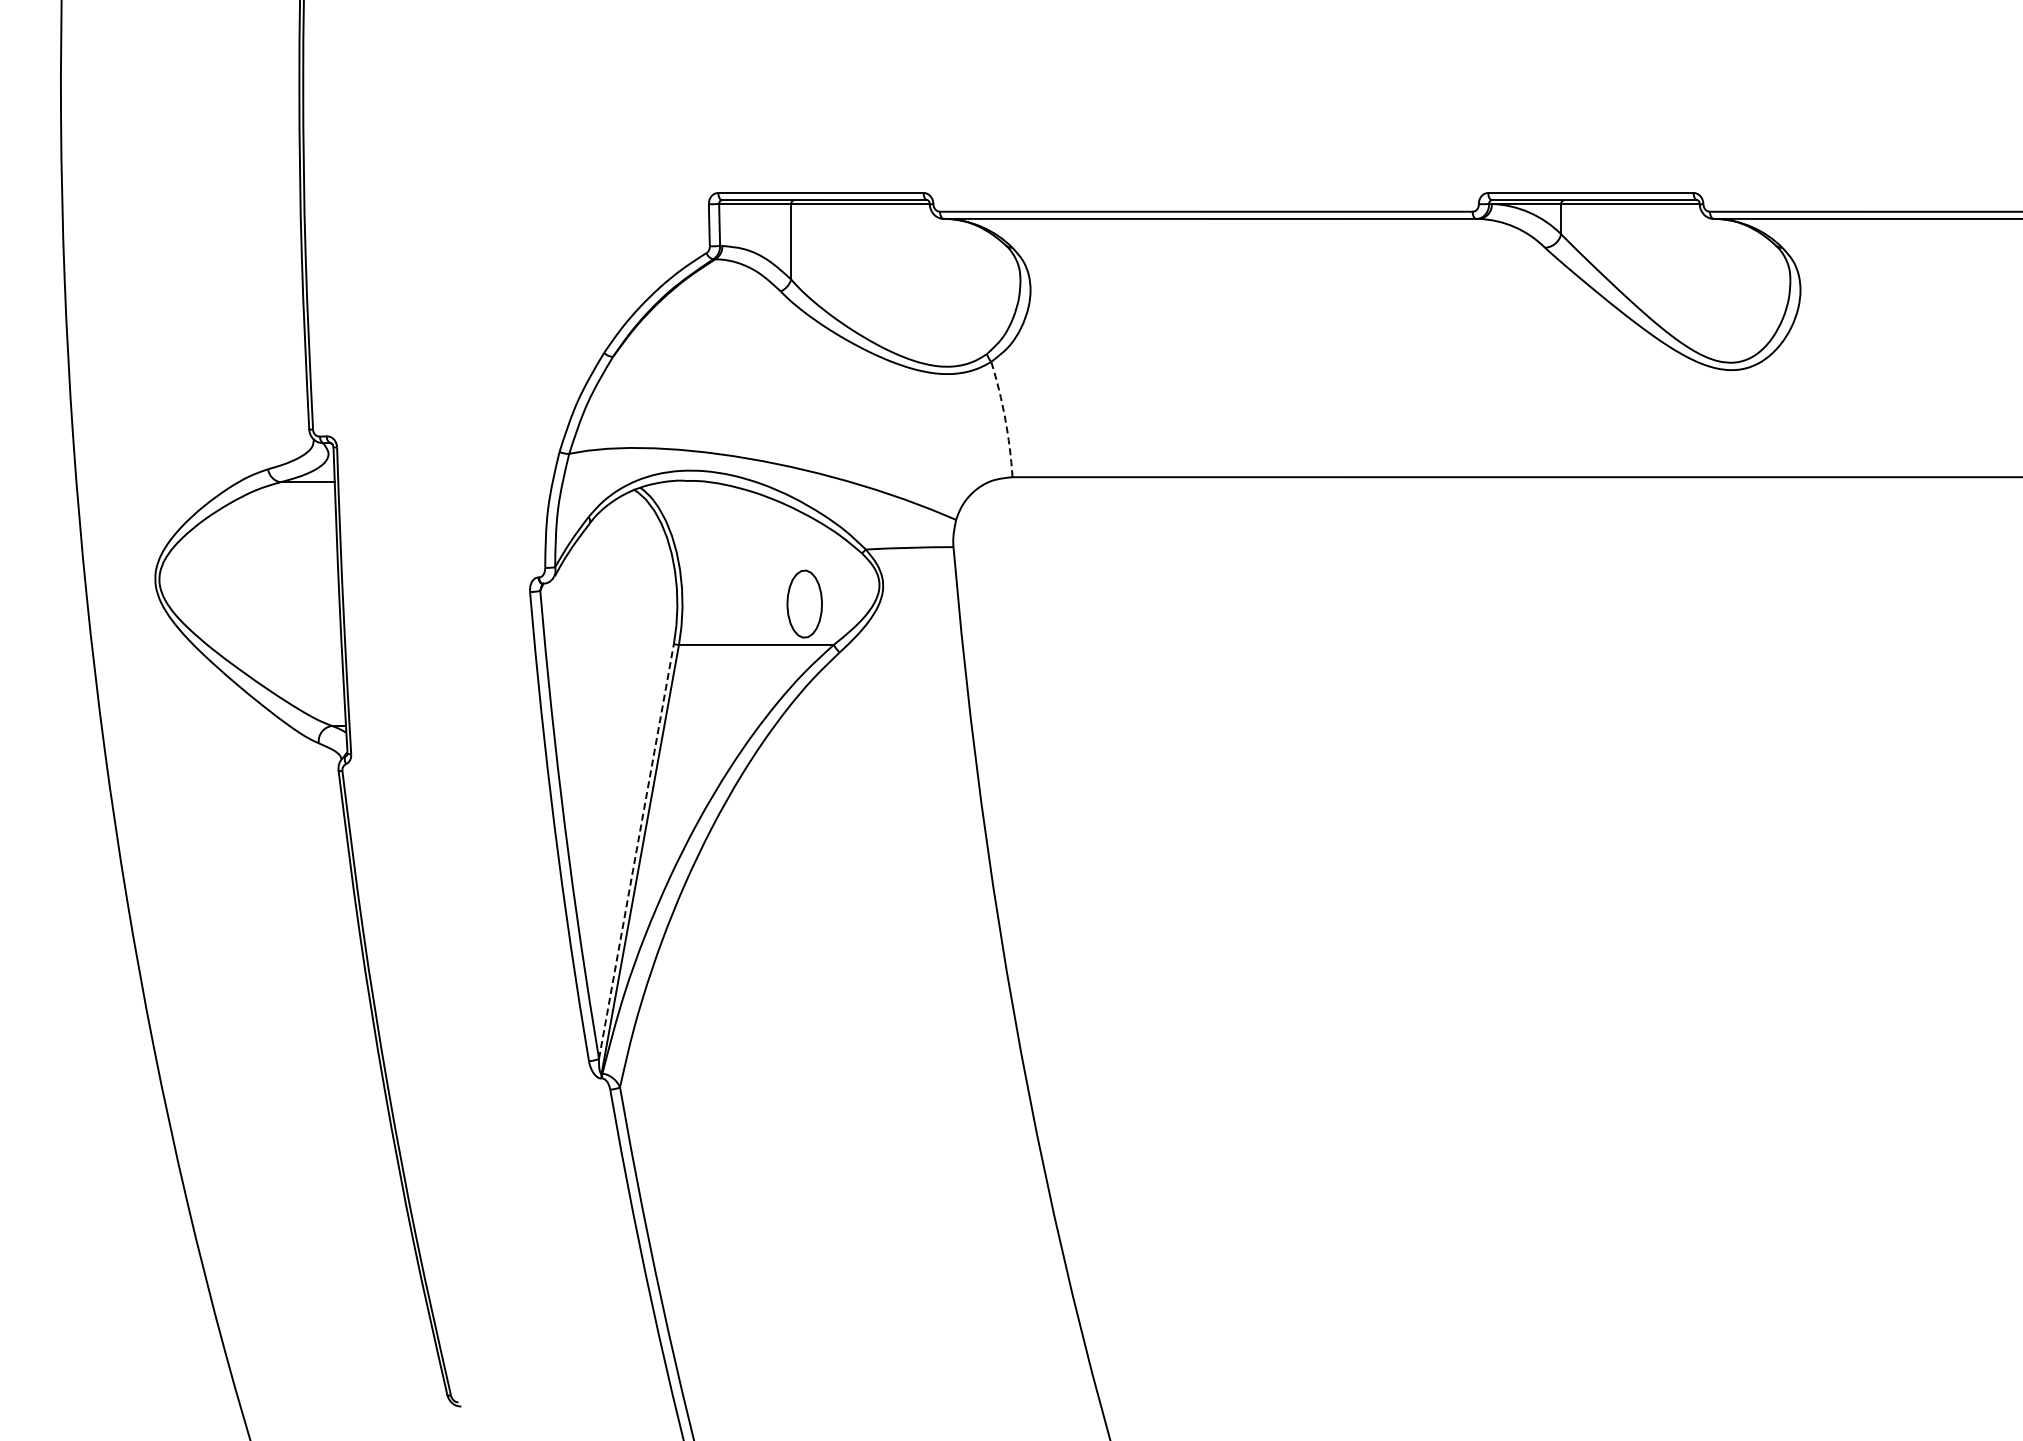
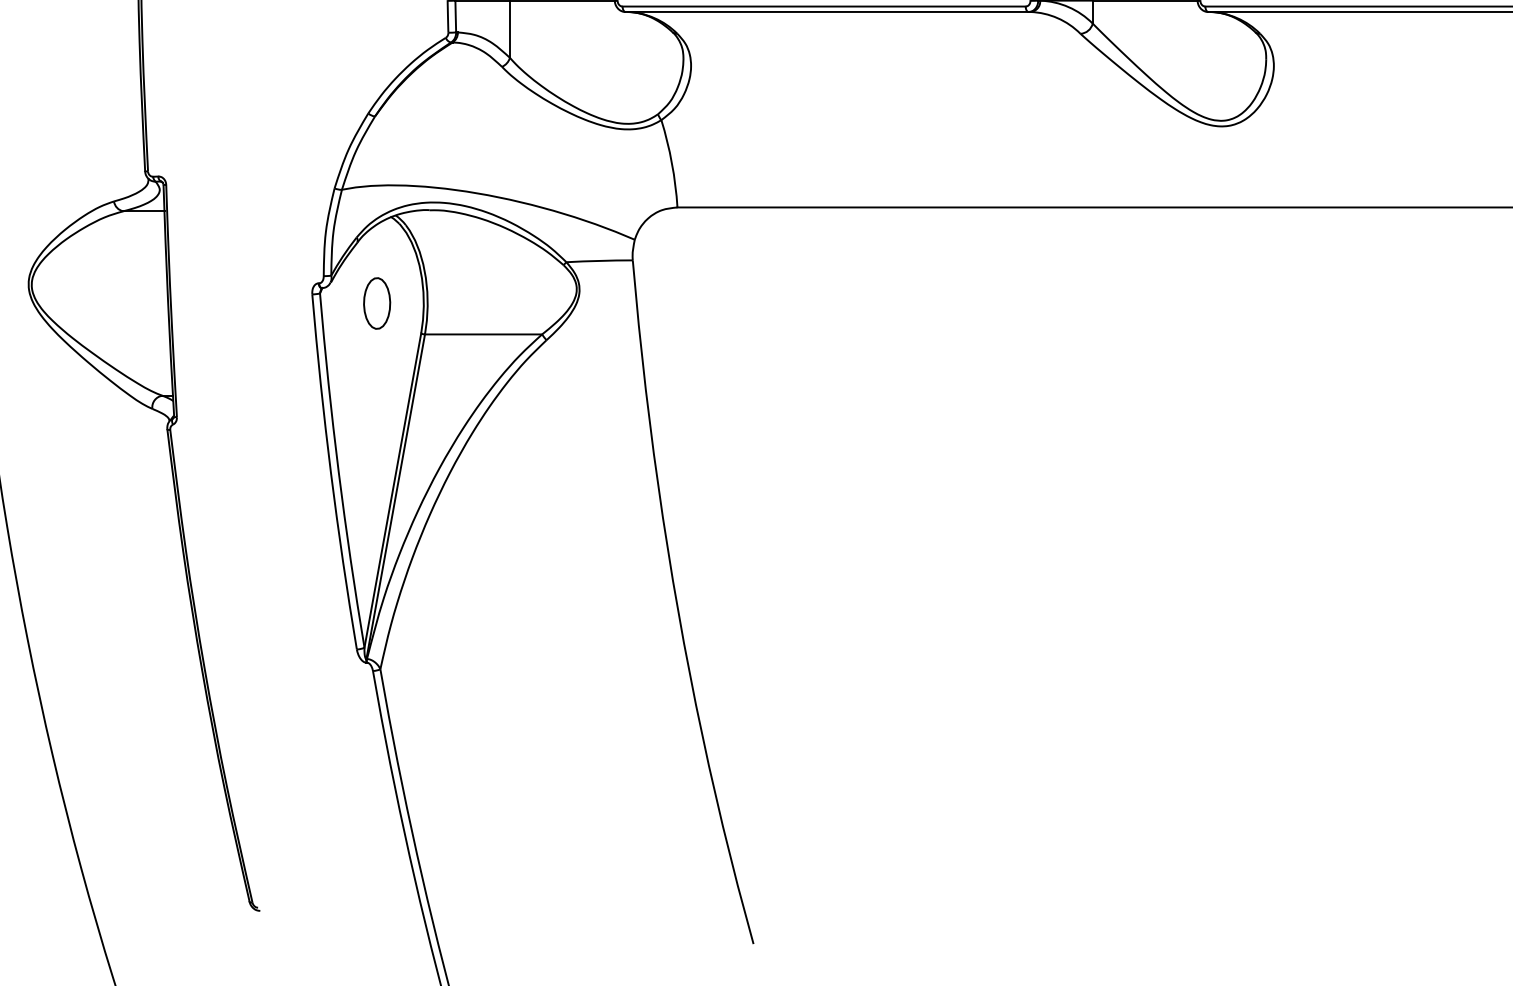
arc: (1005, 418) -> (672, 163), dashed -> solid
part: (804, 603) -> (376, 303), moved
line: (636, 851) -> (392, 490), dashed -> solid

